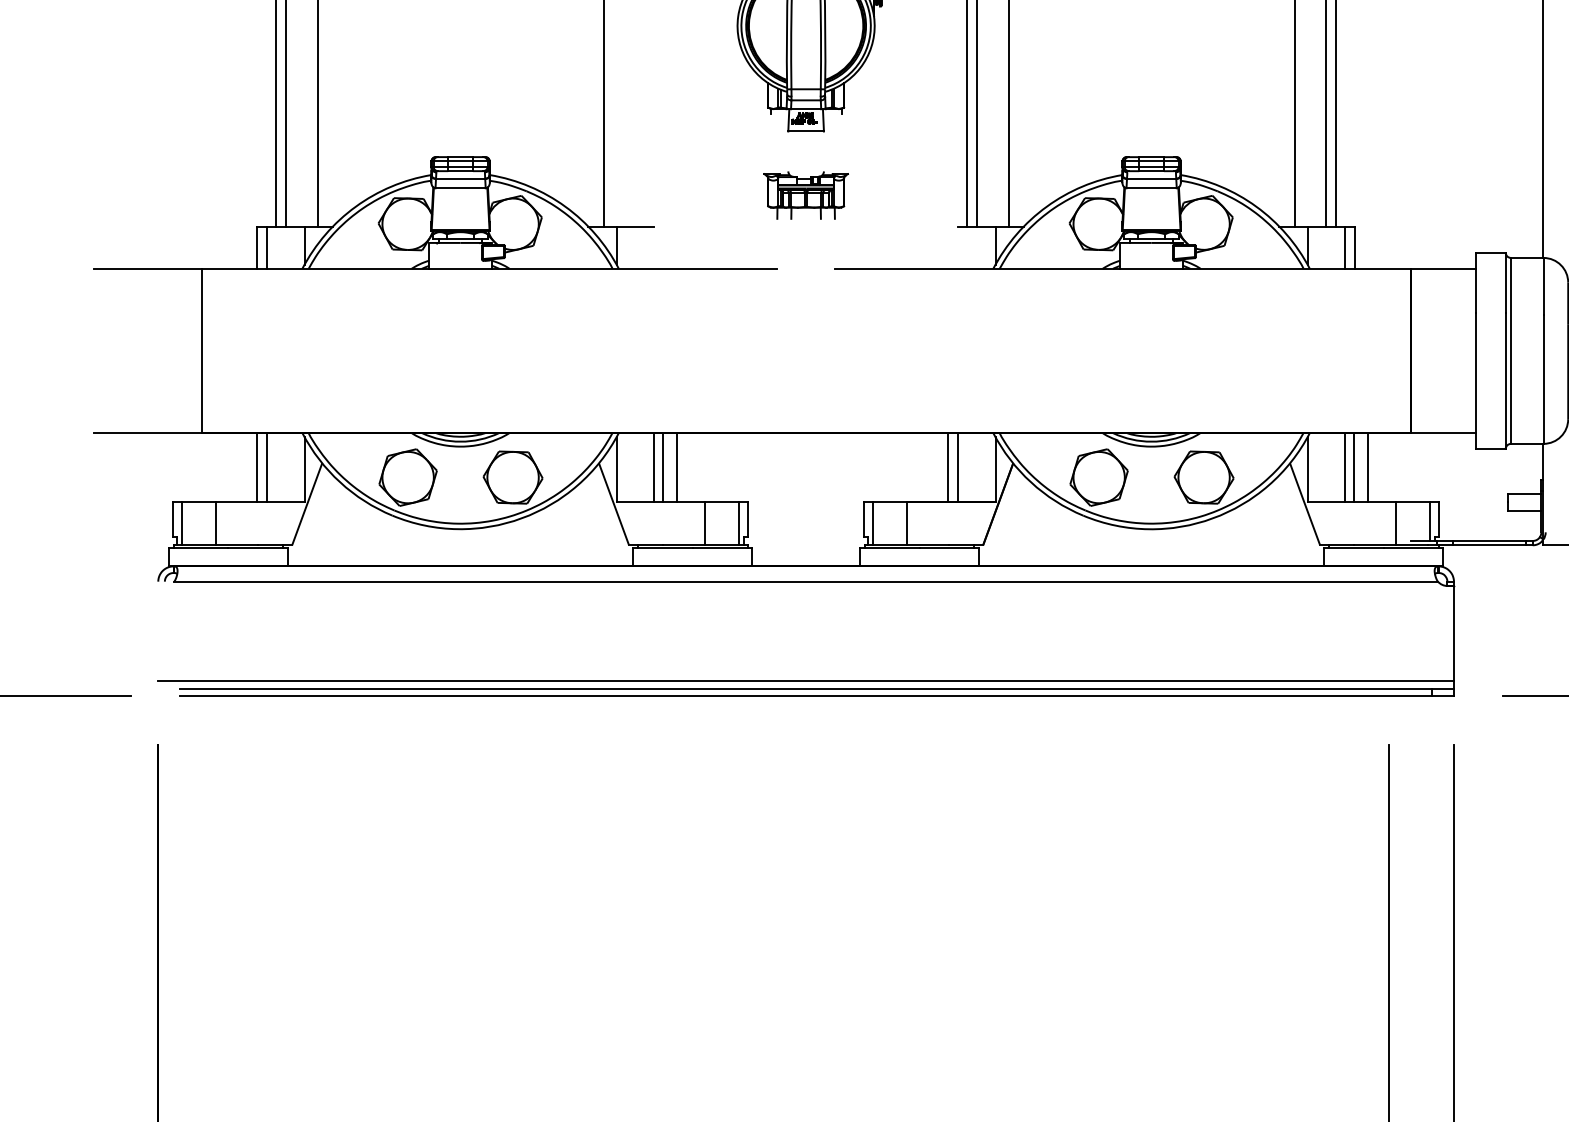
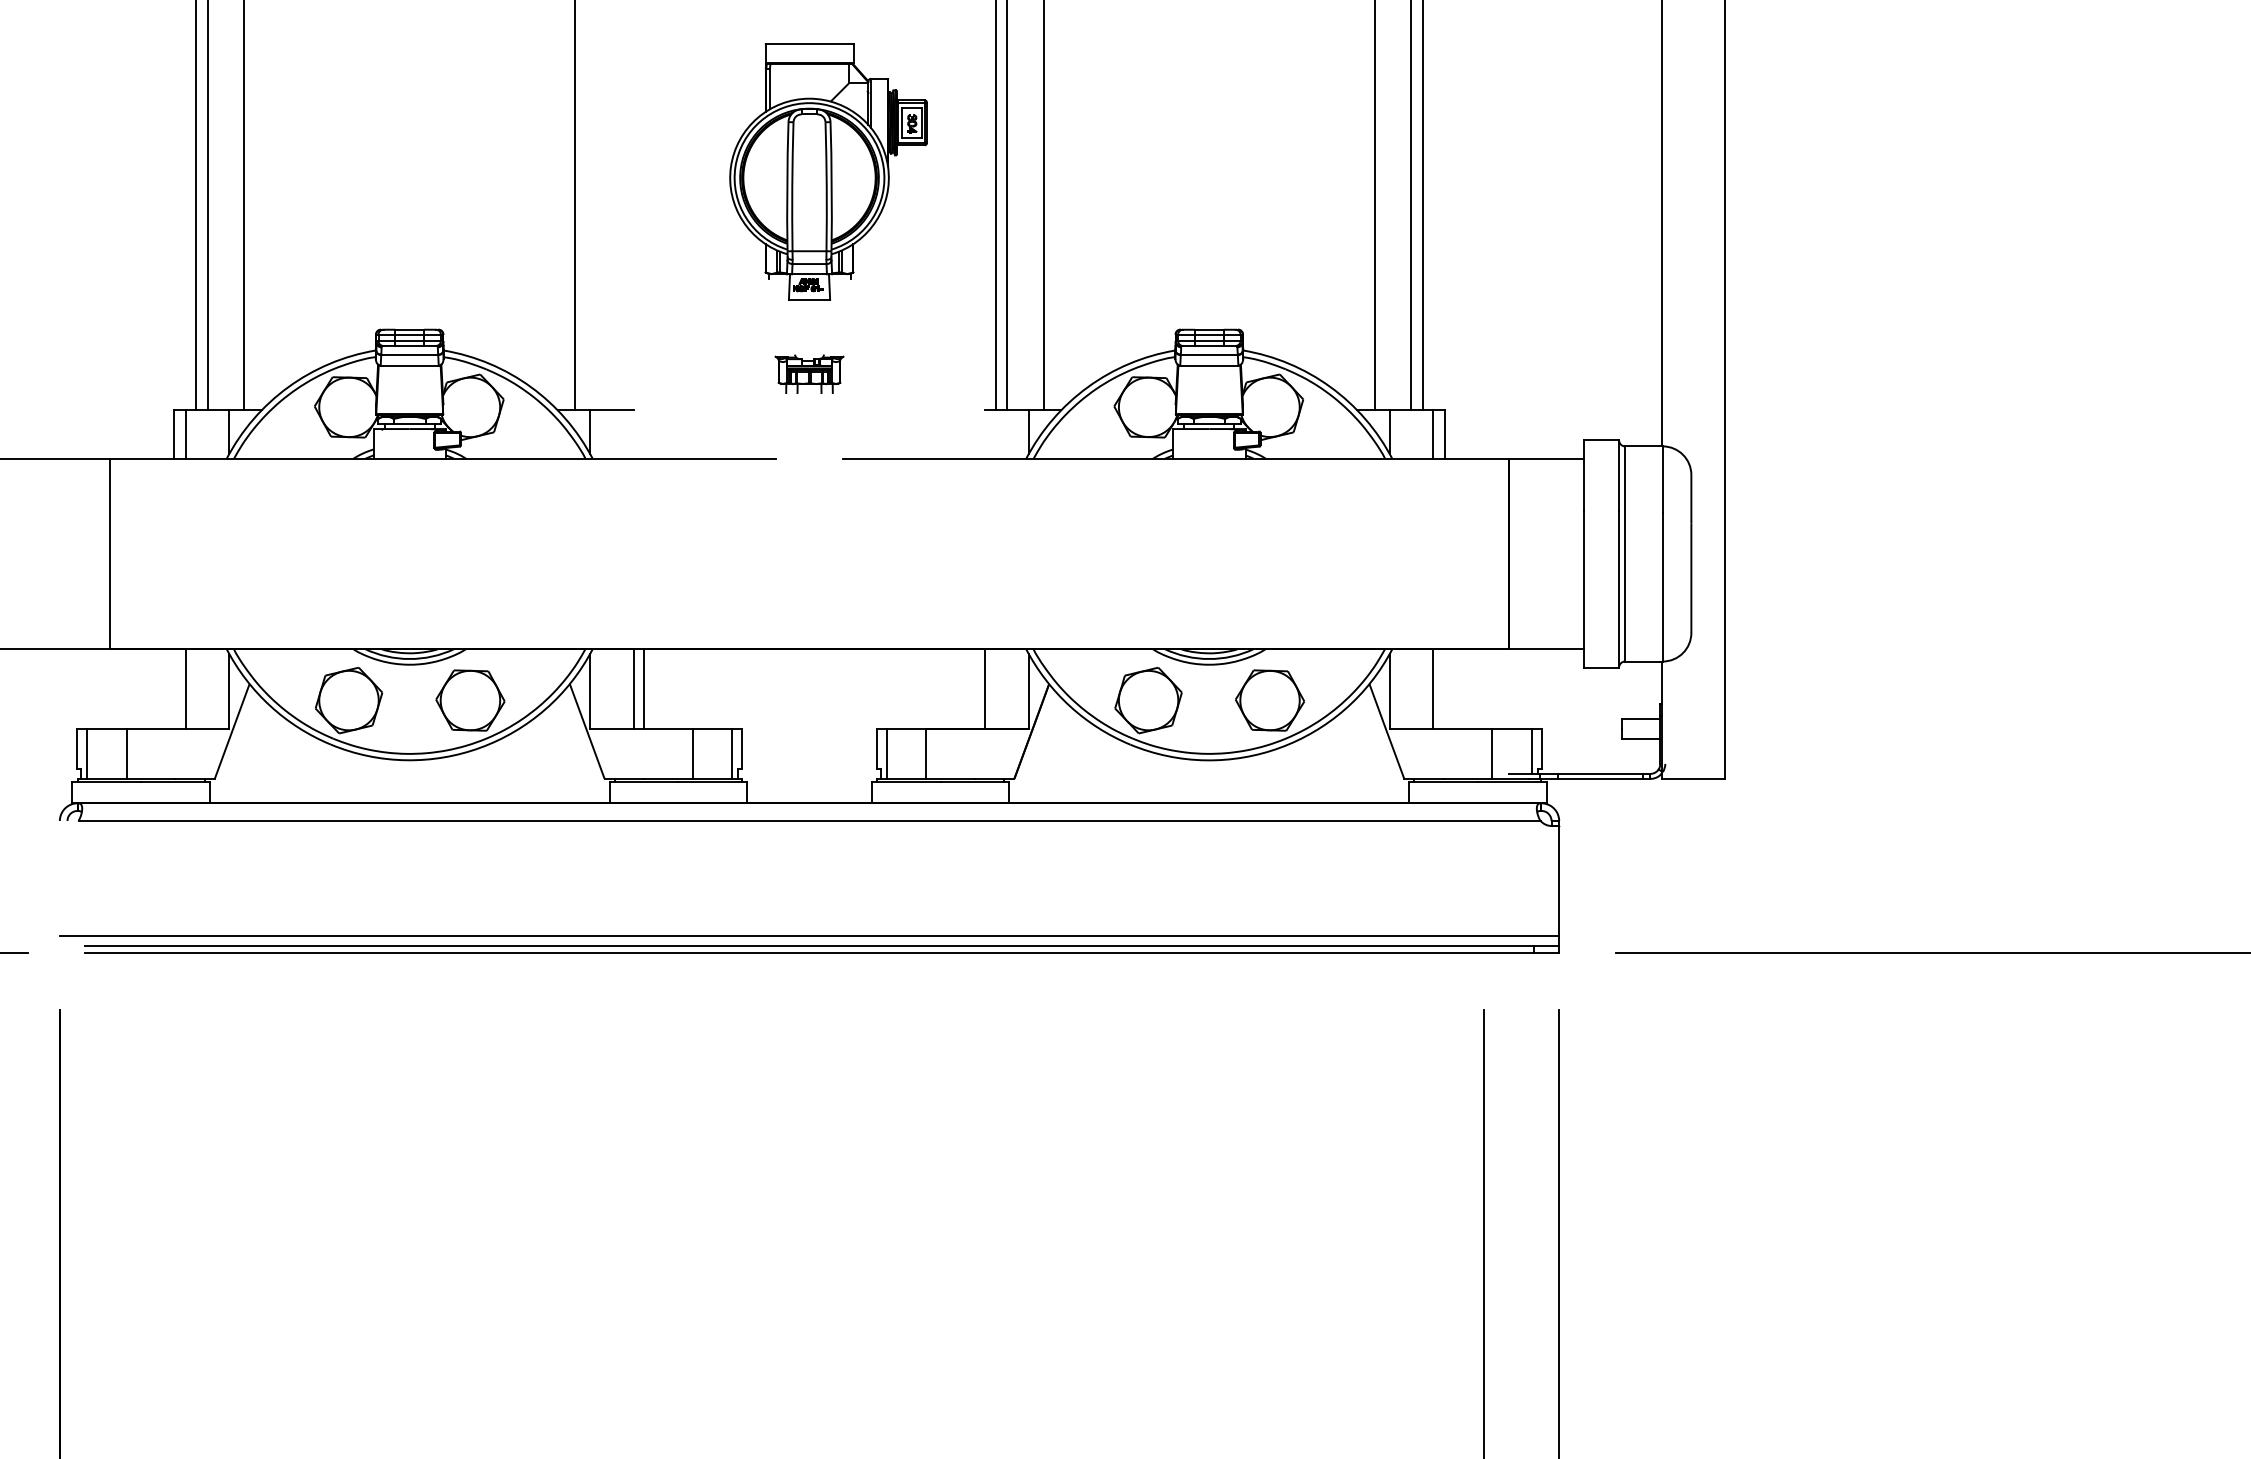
part: (806, 194) -> (809, 373), size x0.7
line: (257, 467) -> (174, 688), removed
line: (676, 467) -> (659, 688), removed
line: (947, 467) -> (973, 688), removed
line: (1354, 467) -> (1443, 688), removed
line: (1367, 467) -> (1459, 688), removed

